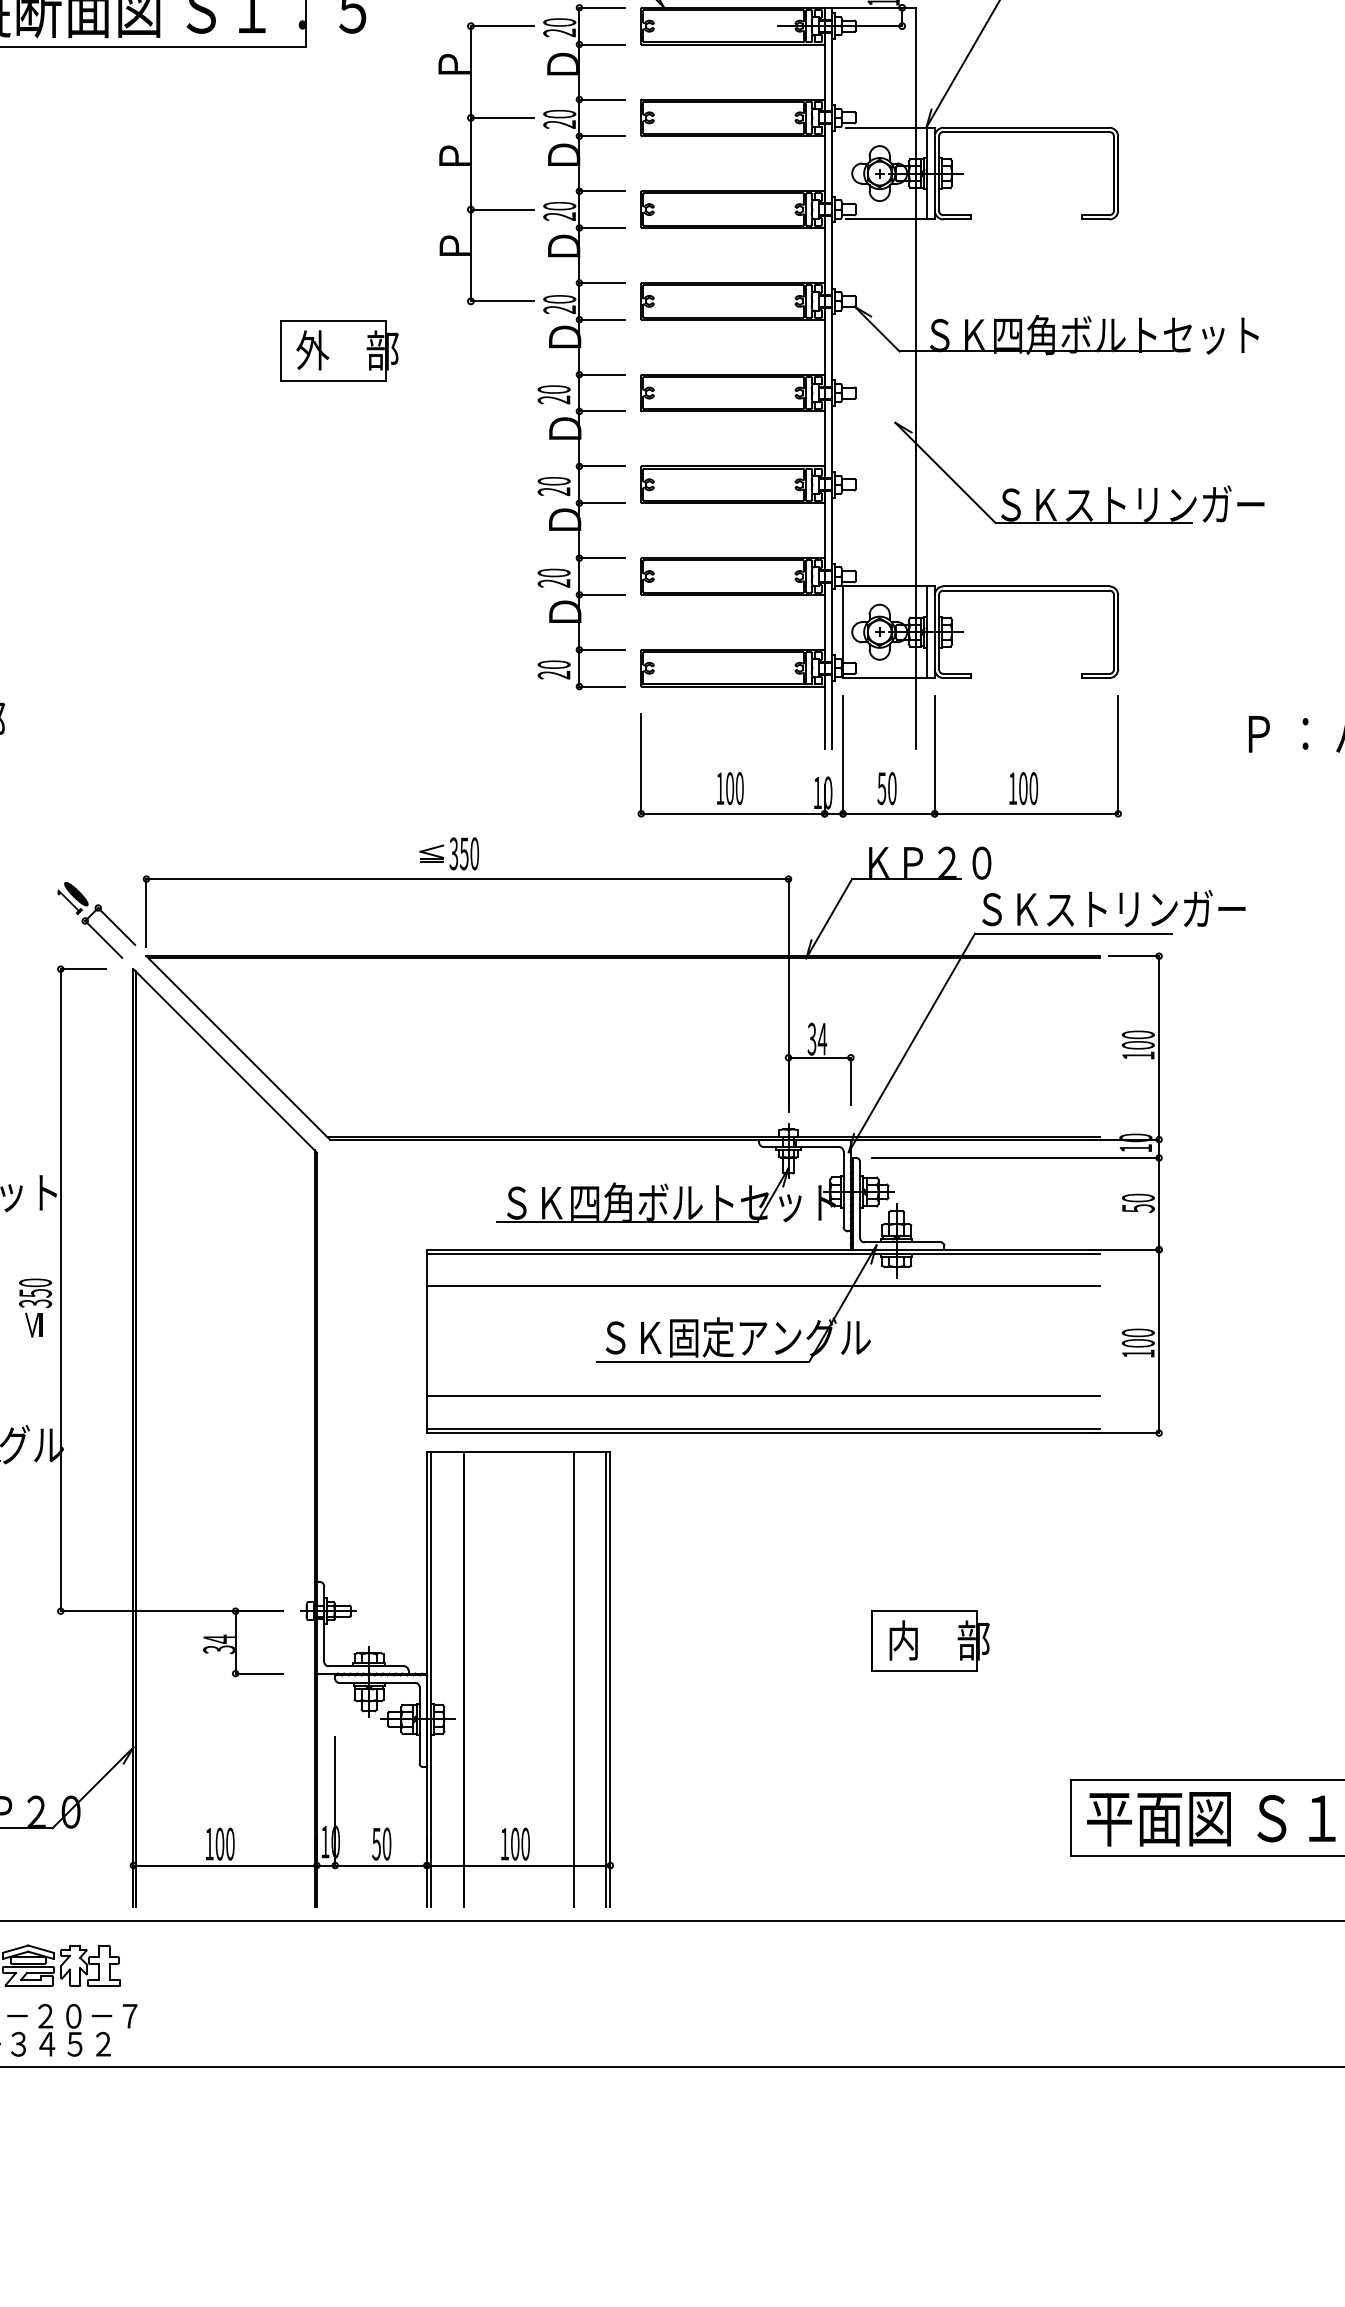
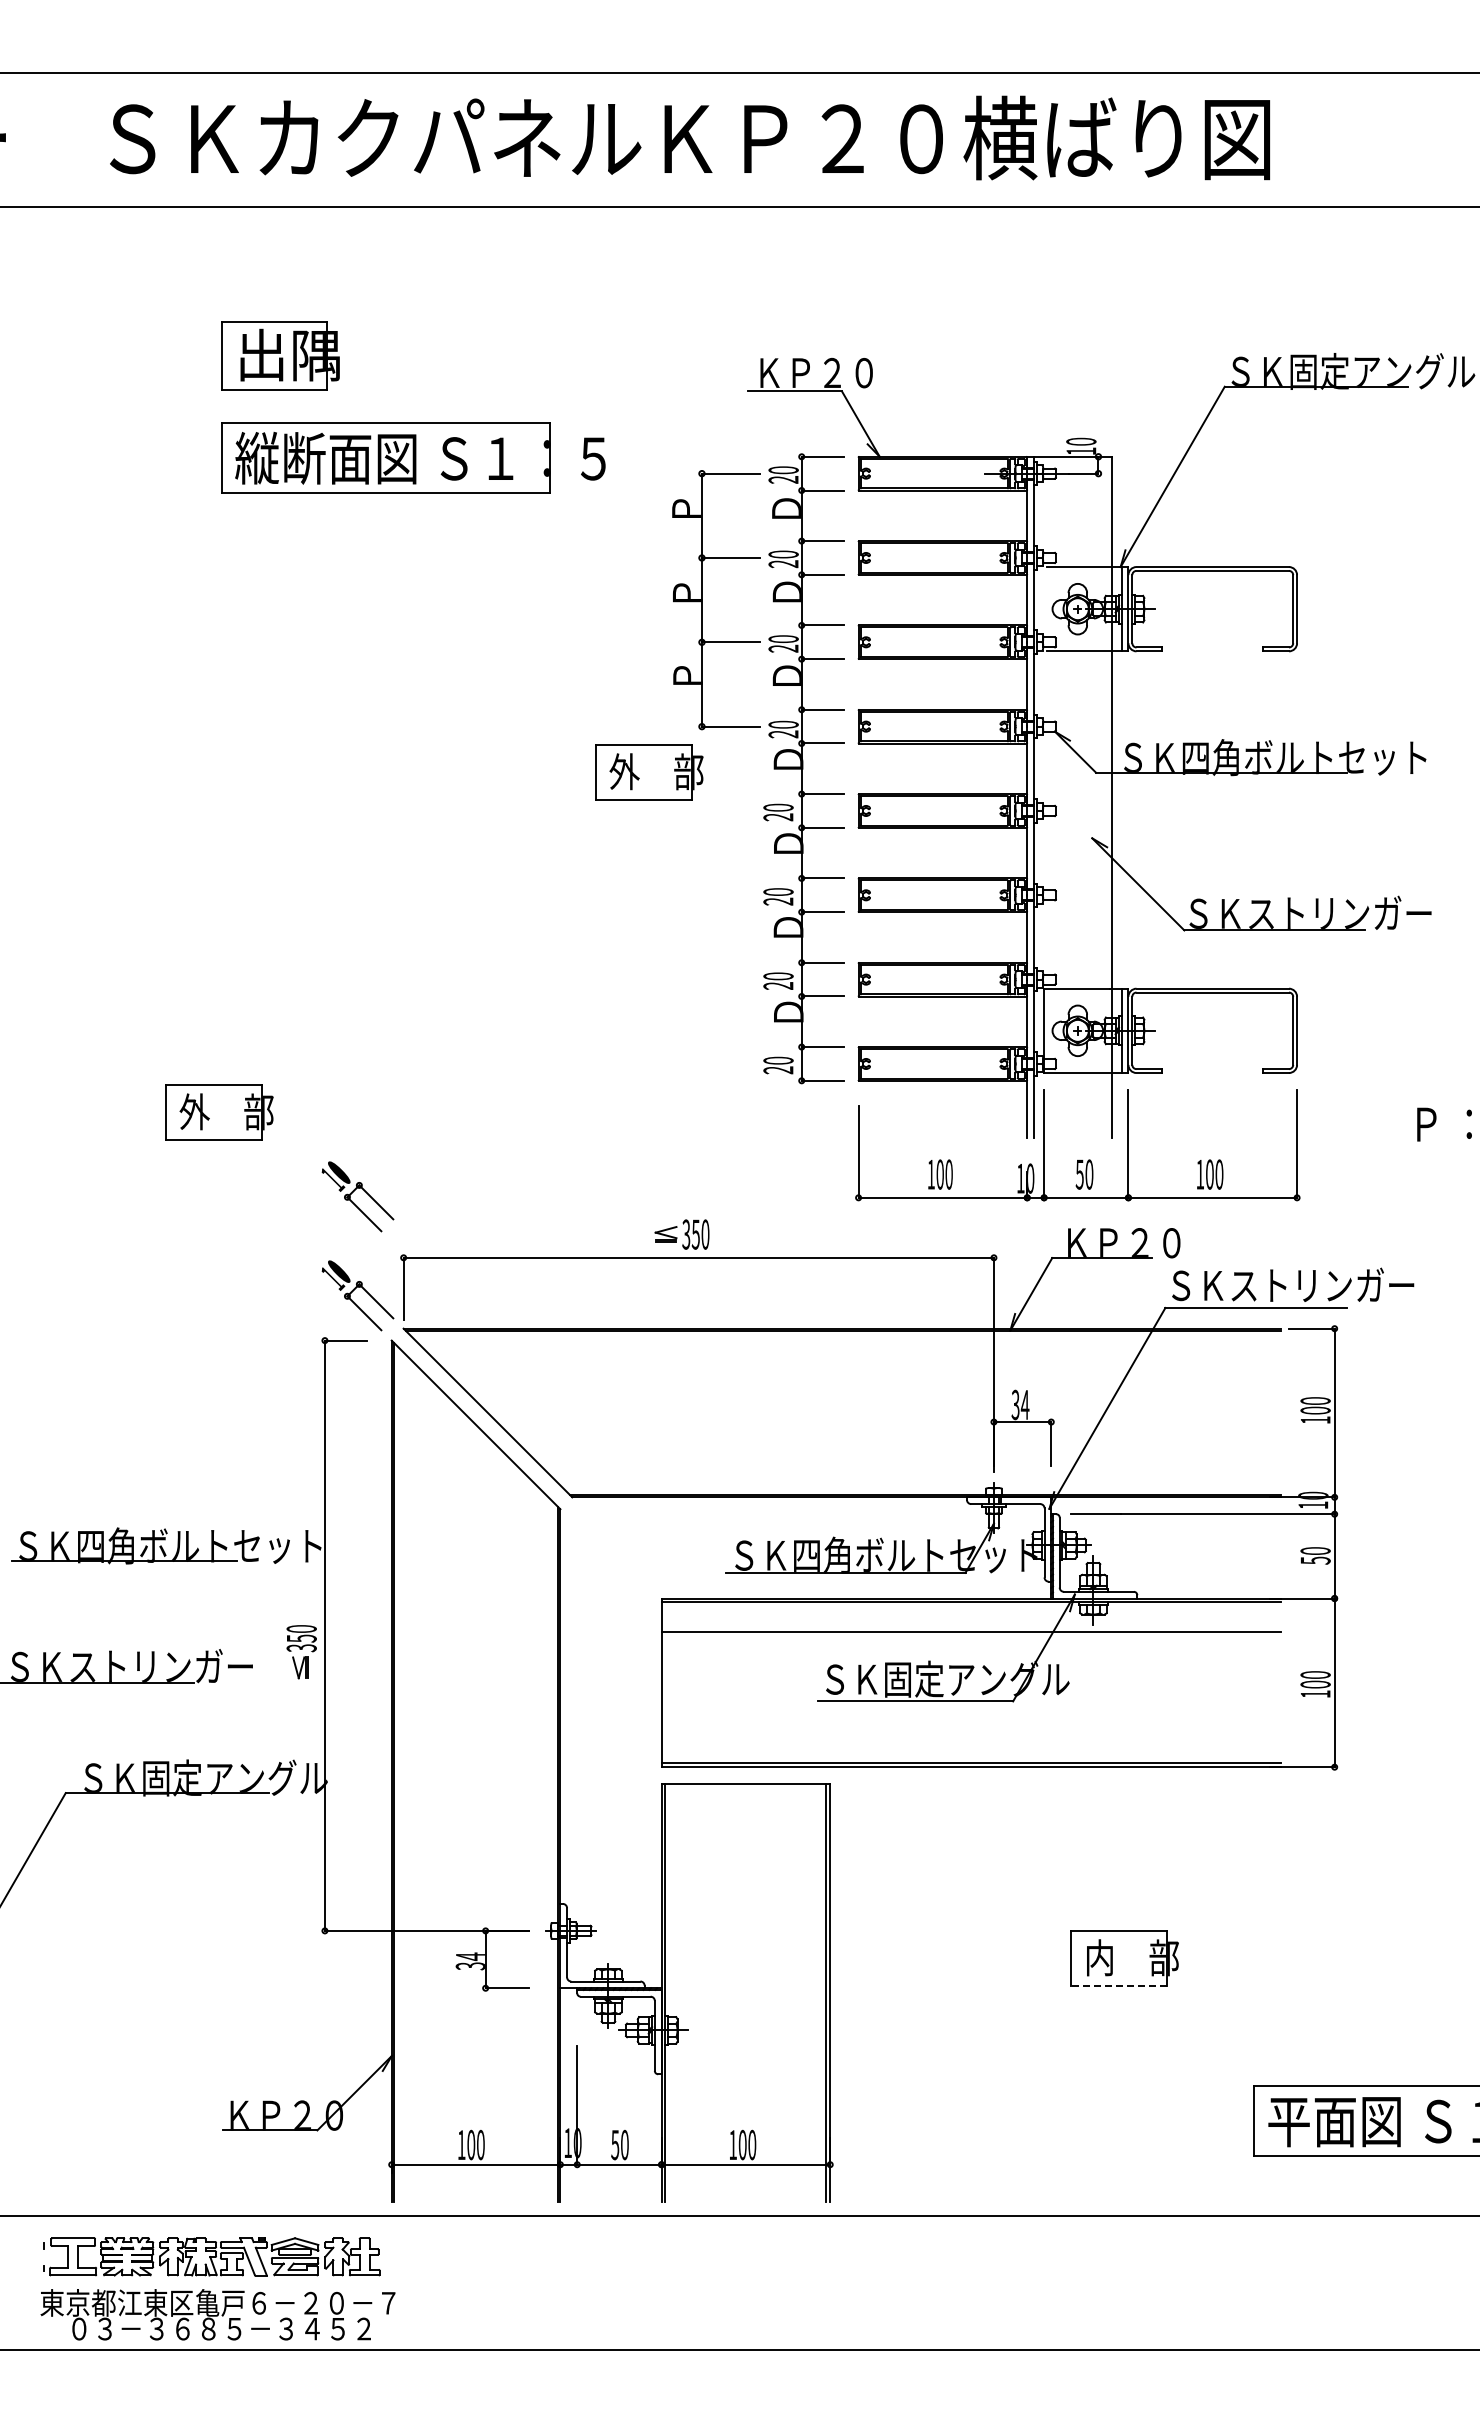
part: (339, 351) -> (649, 772), moved
part: (96, 812) -> (357, 1196), added
line: (762, 1396) -> (970, 1733), removed
line: (923, 1670) -> (1118, 1985), solid -> dashed
line: (463, 1679) -> (695, 1993), removed
line: (573, 1679) -> (796, 1993), removed

